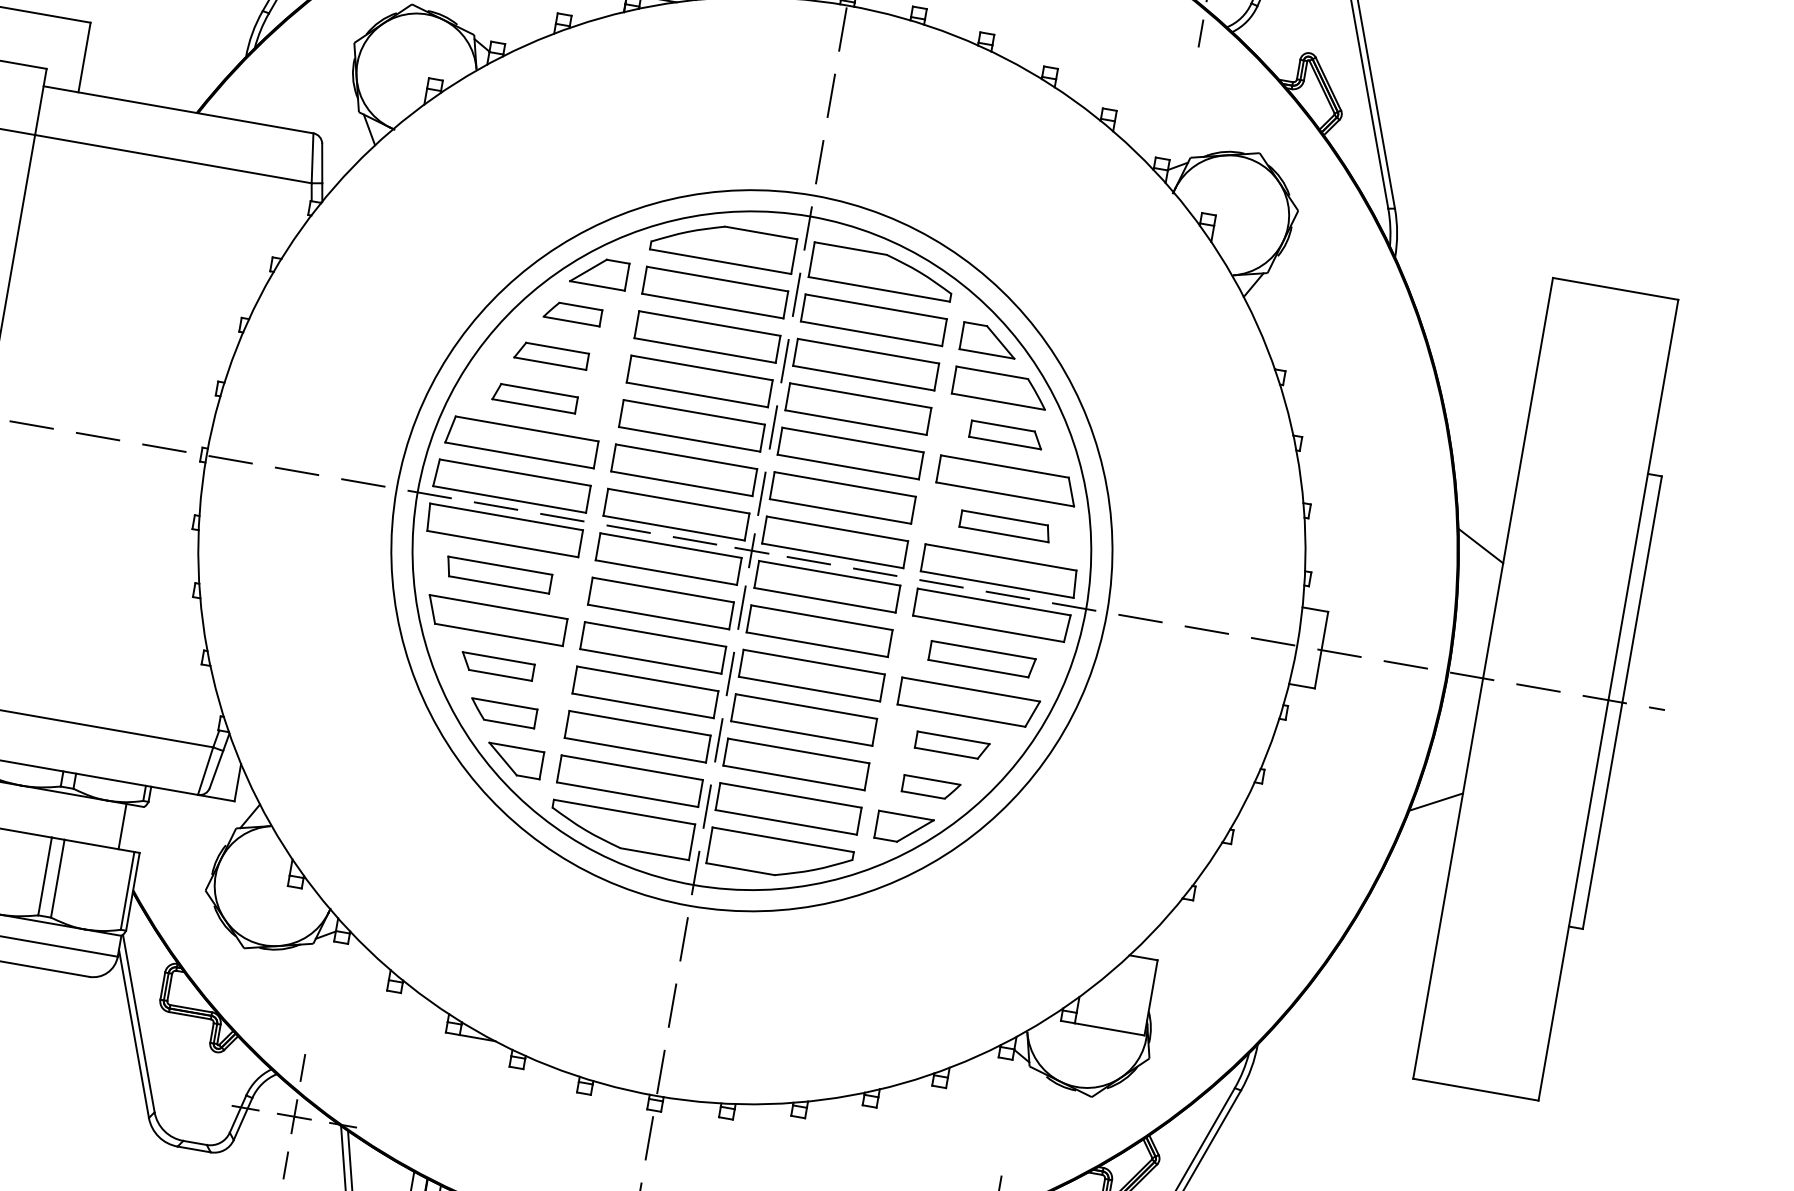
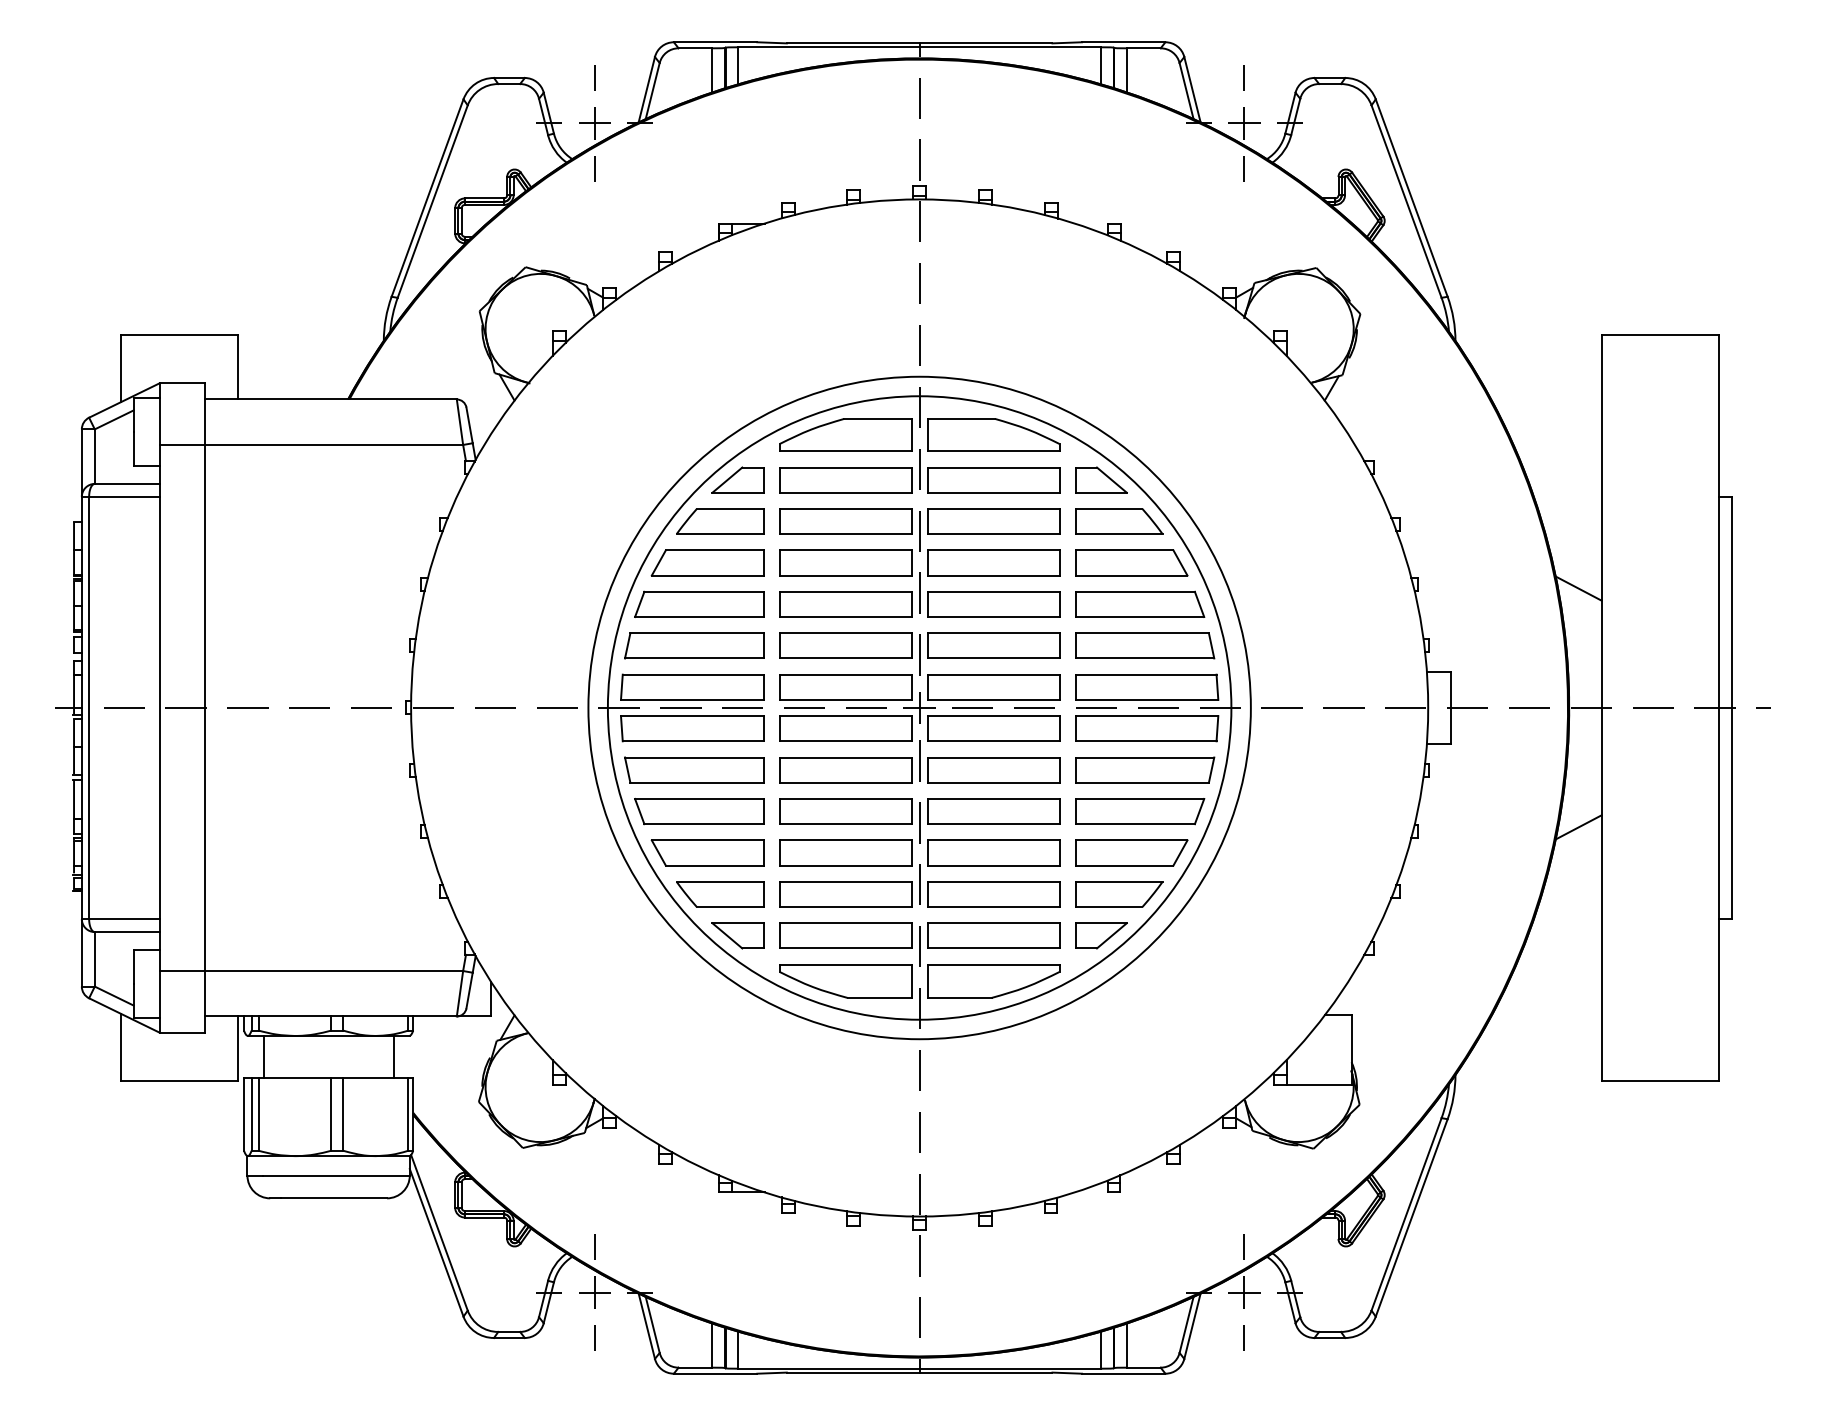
part: (573, 313) -> (720, 521), size x1.67
part: (551, 355) -> (707, 562), size x1.67
part: (535, 397) -> (699, 603), size x1.67
part: (1006, 434) -> (1131, 562), size x1.67
part: (1005, 526) -> (1145, 645), size x1.67
part: (499, 574) -> (694, 769), size x1.43
part: (982, 658) -> (1145, 769), size x1.43
part: (497, 665) -> (707, 852), size x1.67
part: (503, 713) -> (720, 894), size x1.43
part: (952, 745) -> (1131, 852), size x1.67
part: (931, 788) -> (1119, 894), size x1.67

